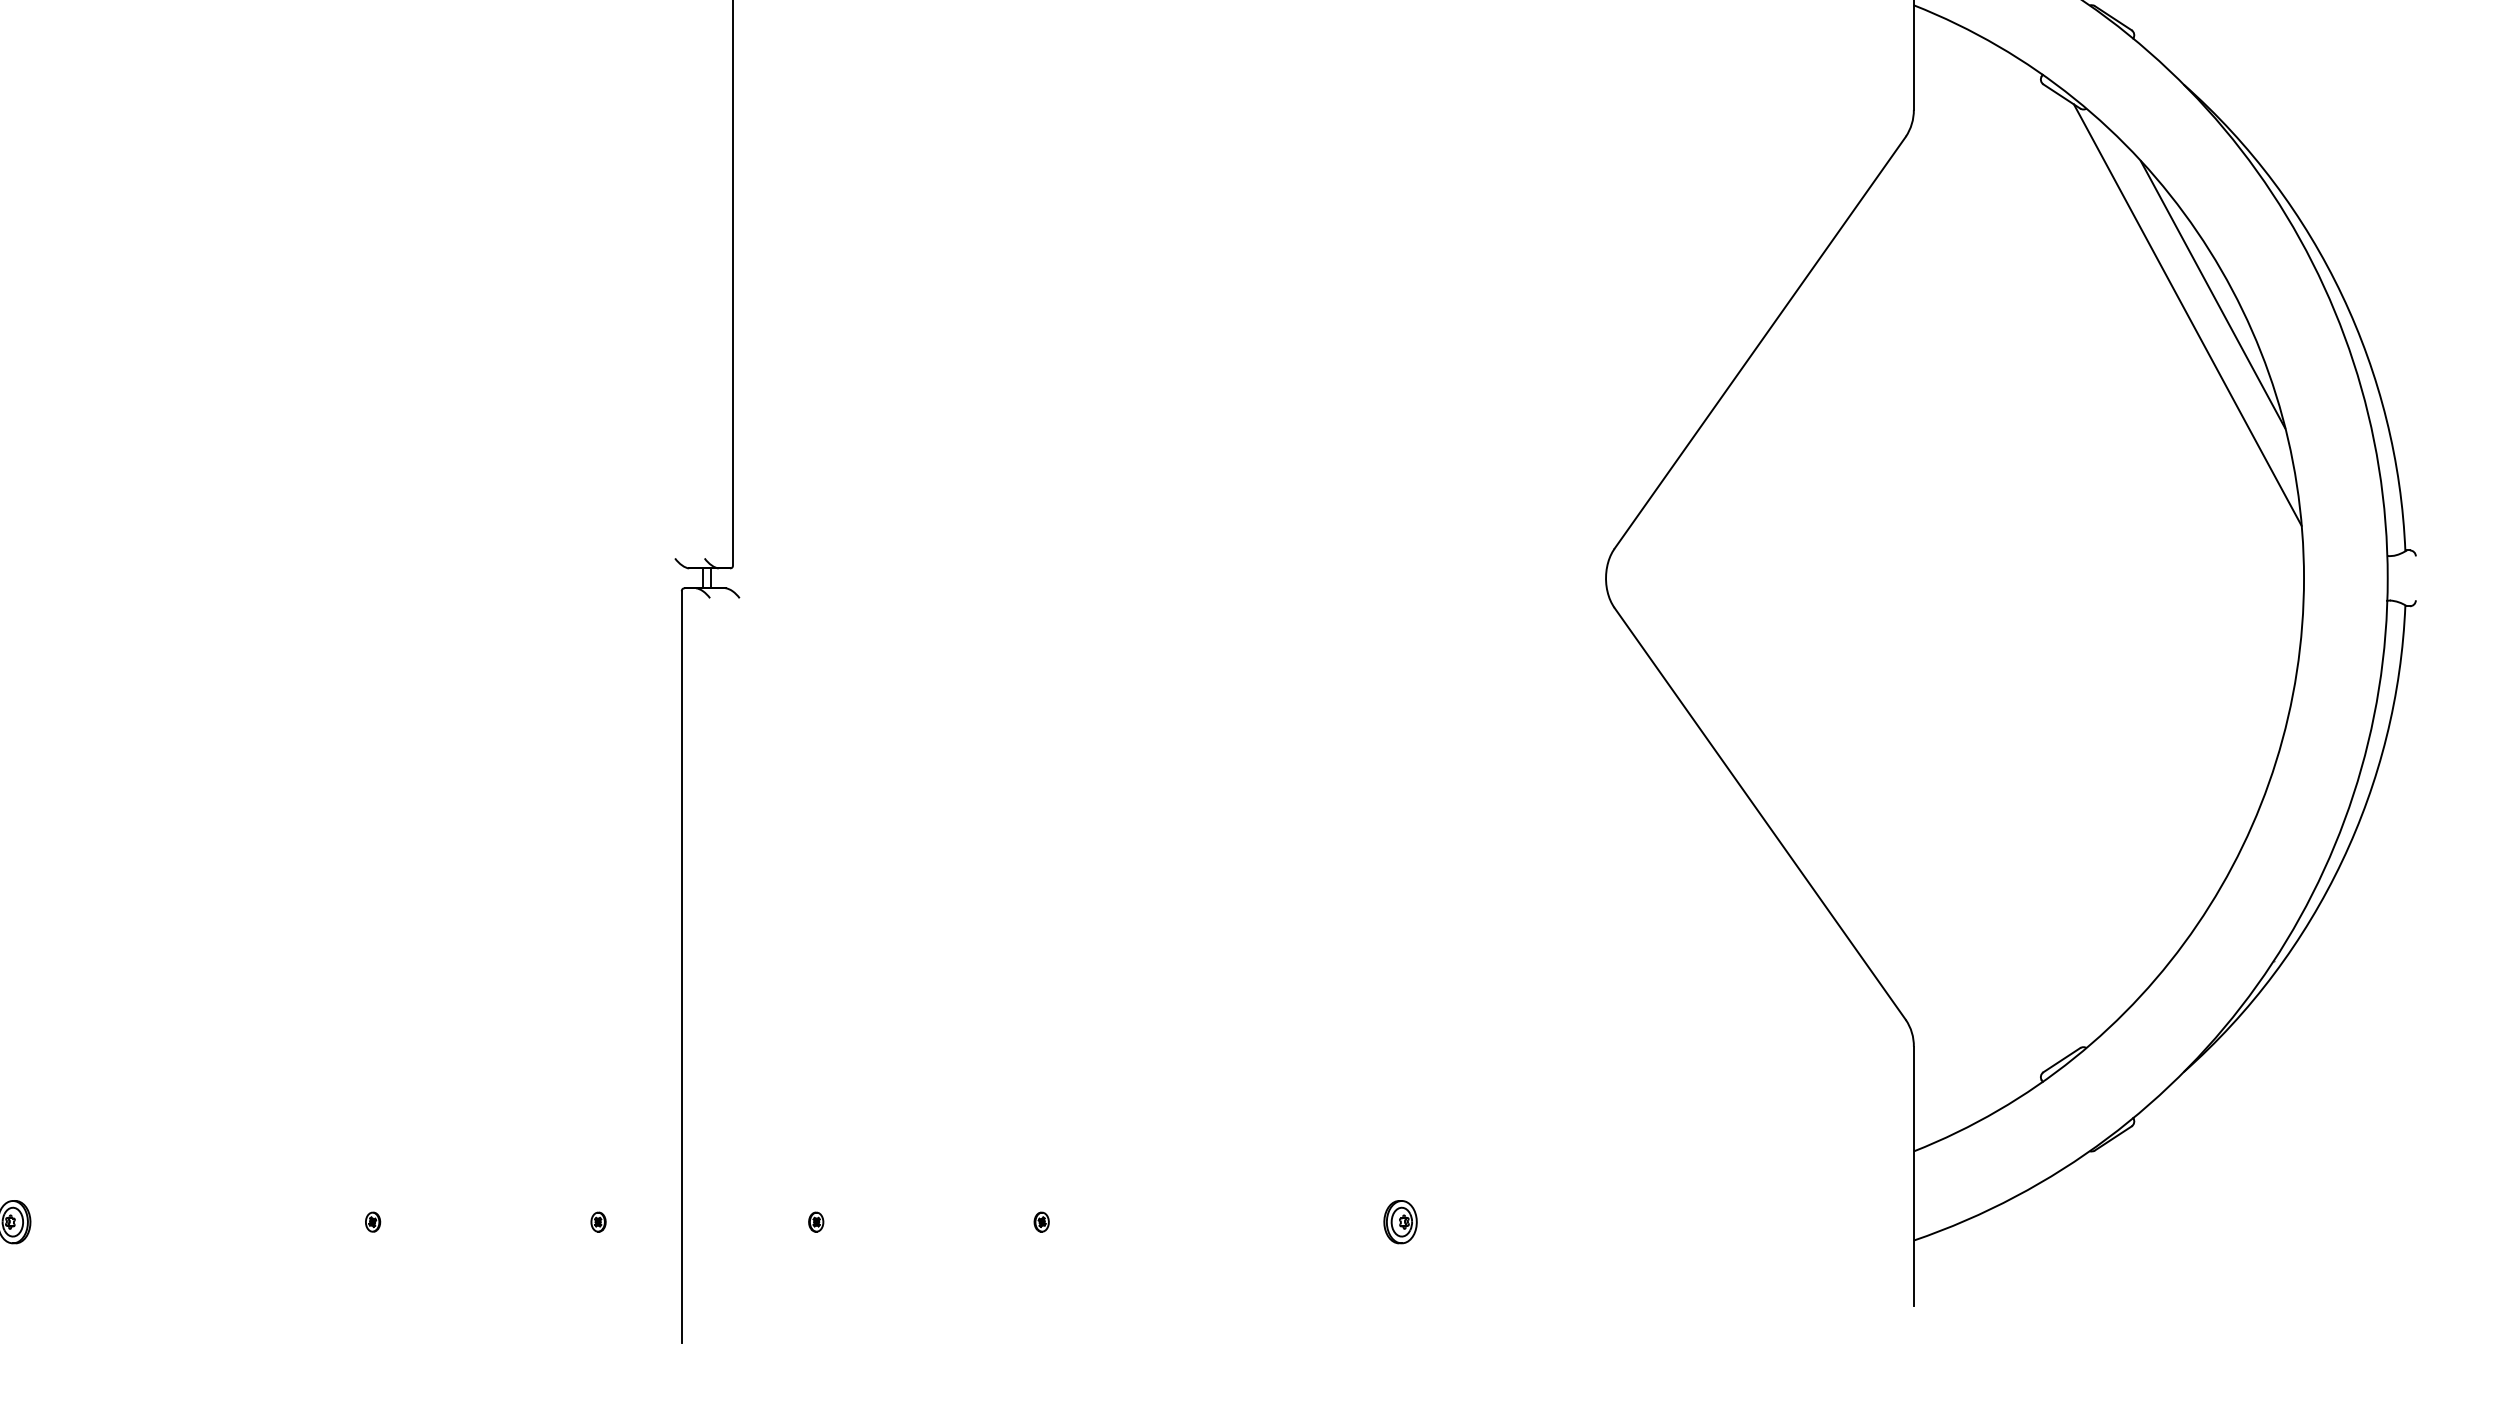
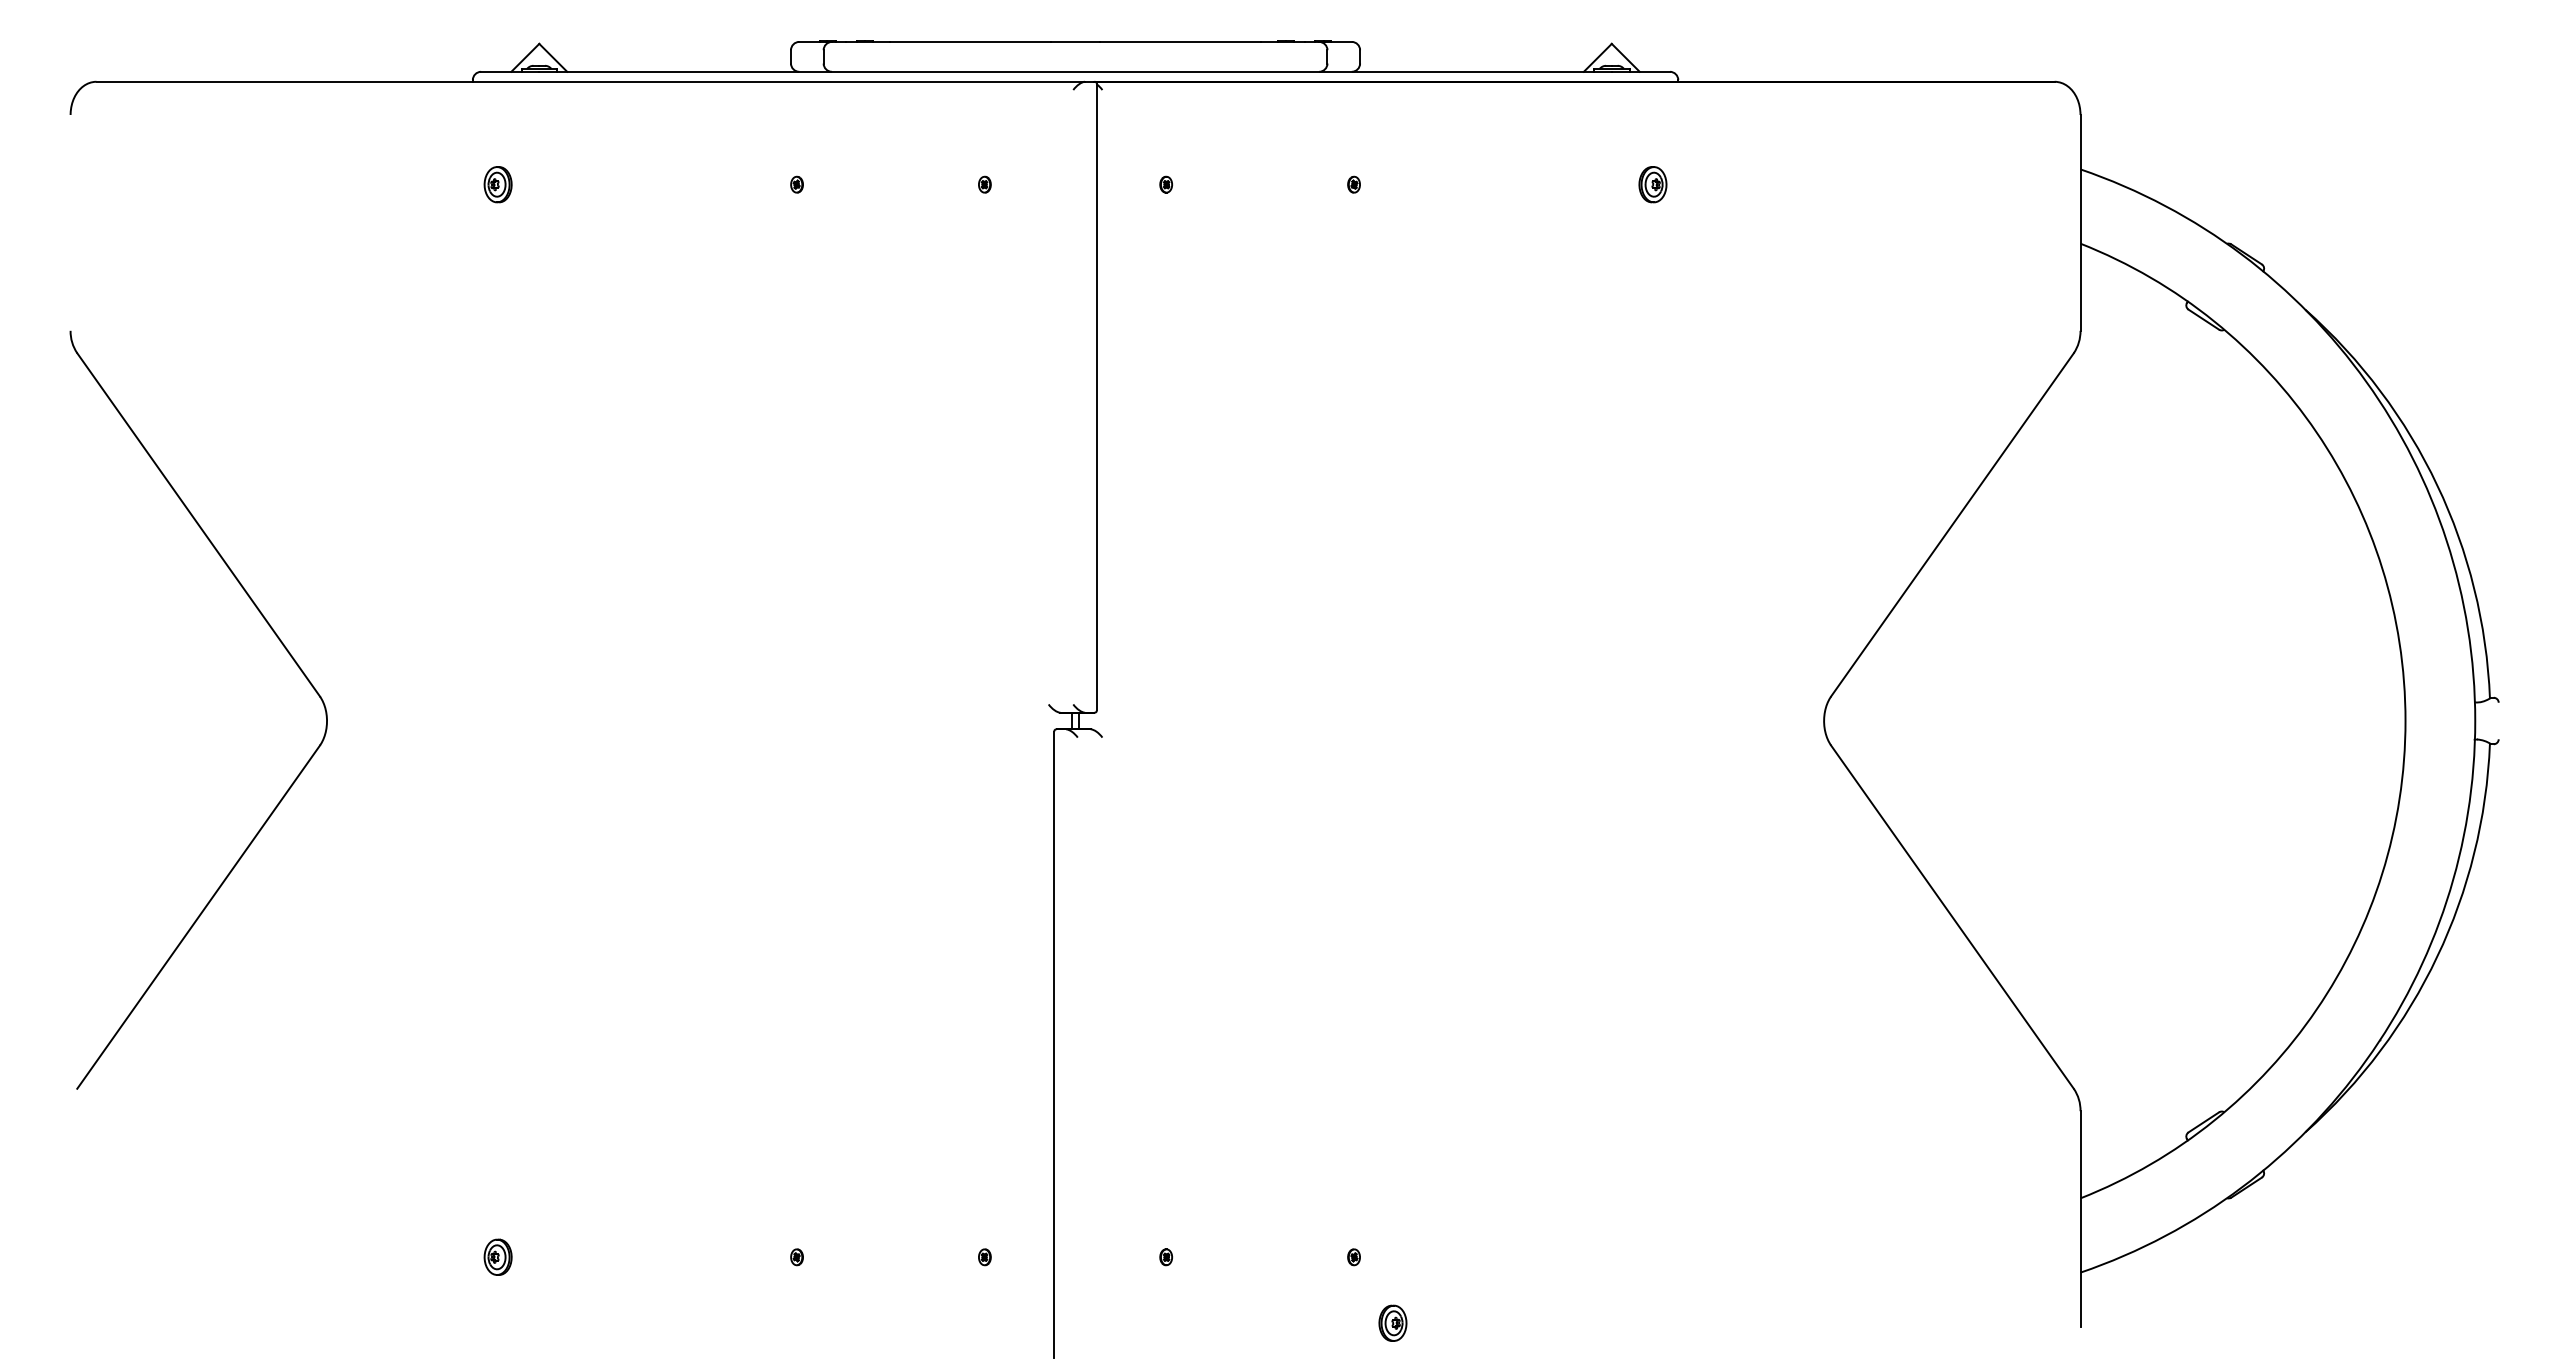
line: (2212, 294) -> (2329, 484), removed
line: (2187, 314) -> (2308, 501), removed
part: (1400, 1221) -> (1392, 1322), moved

